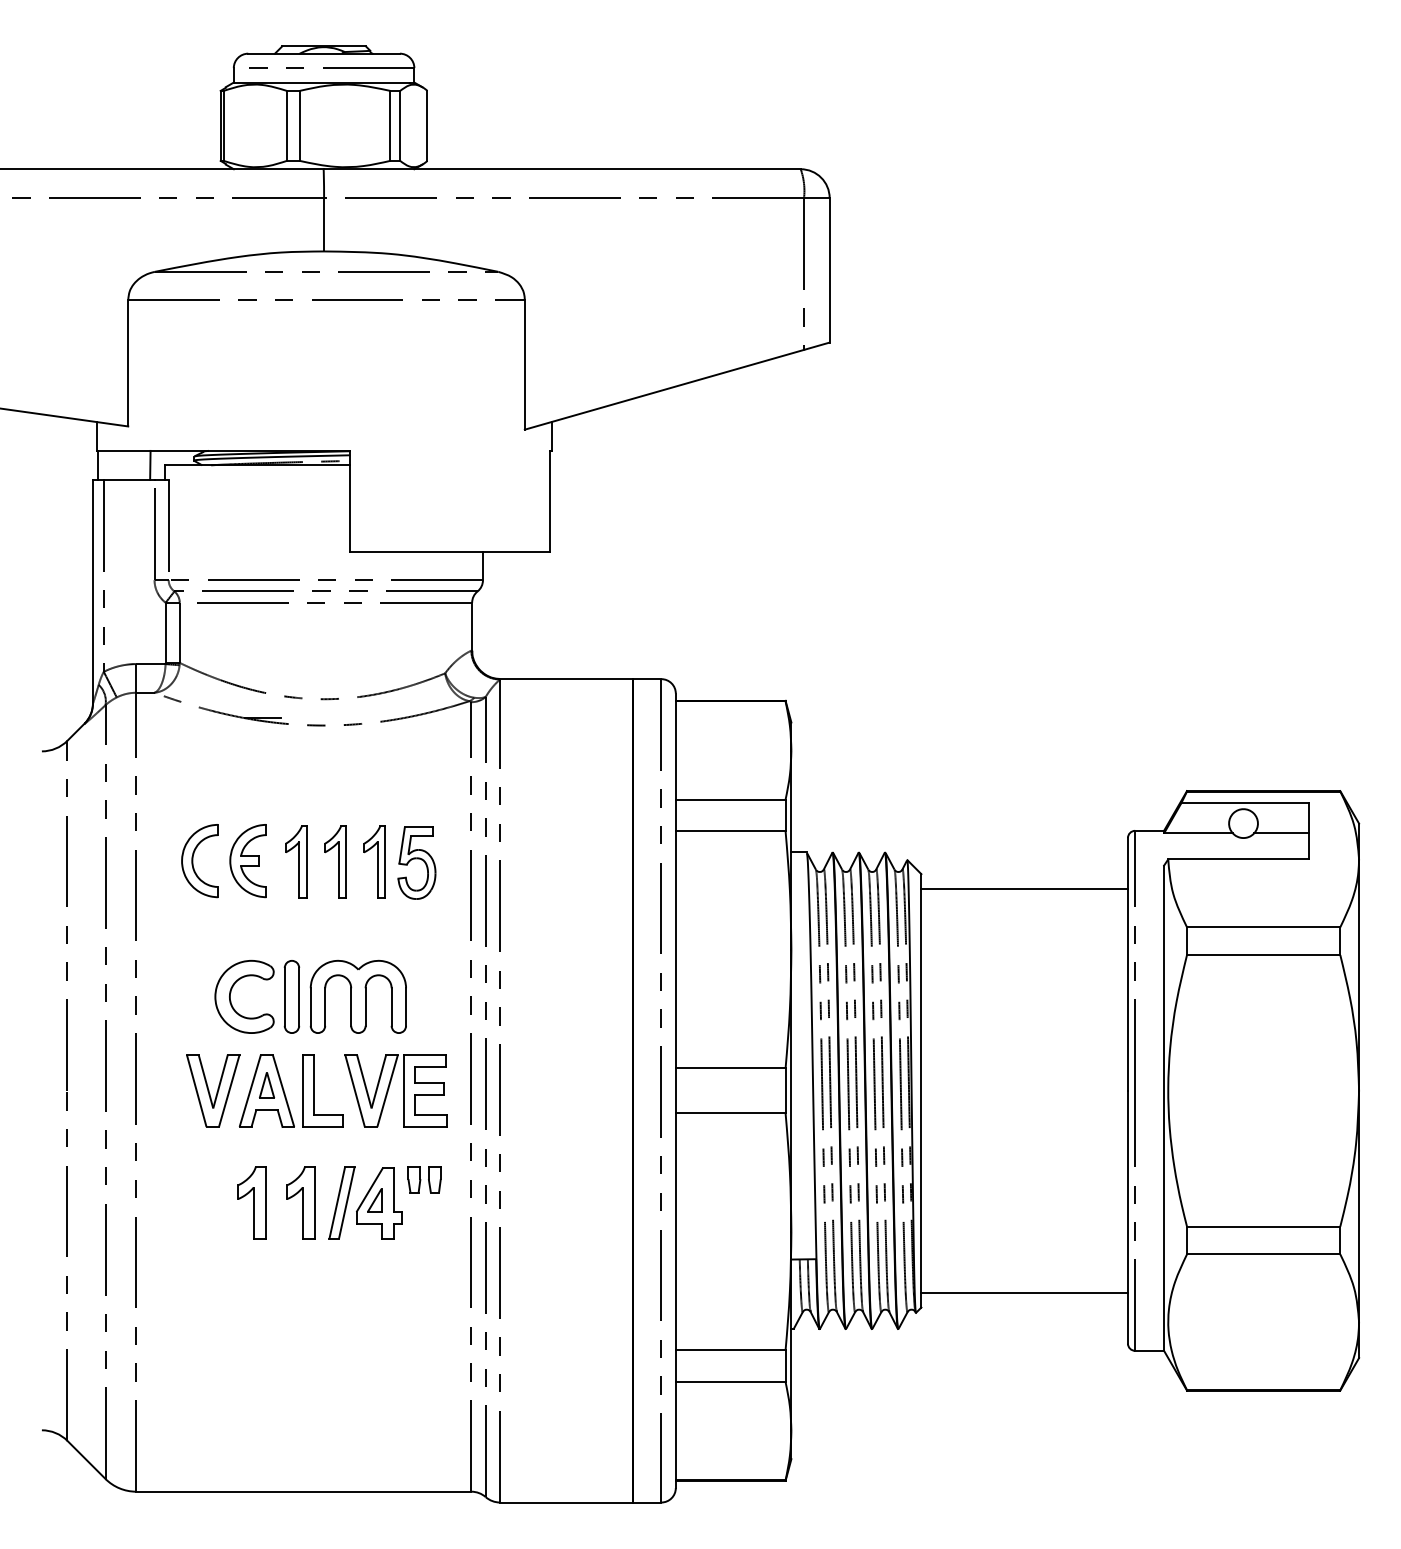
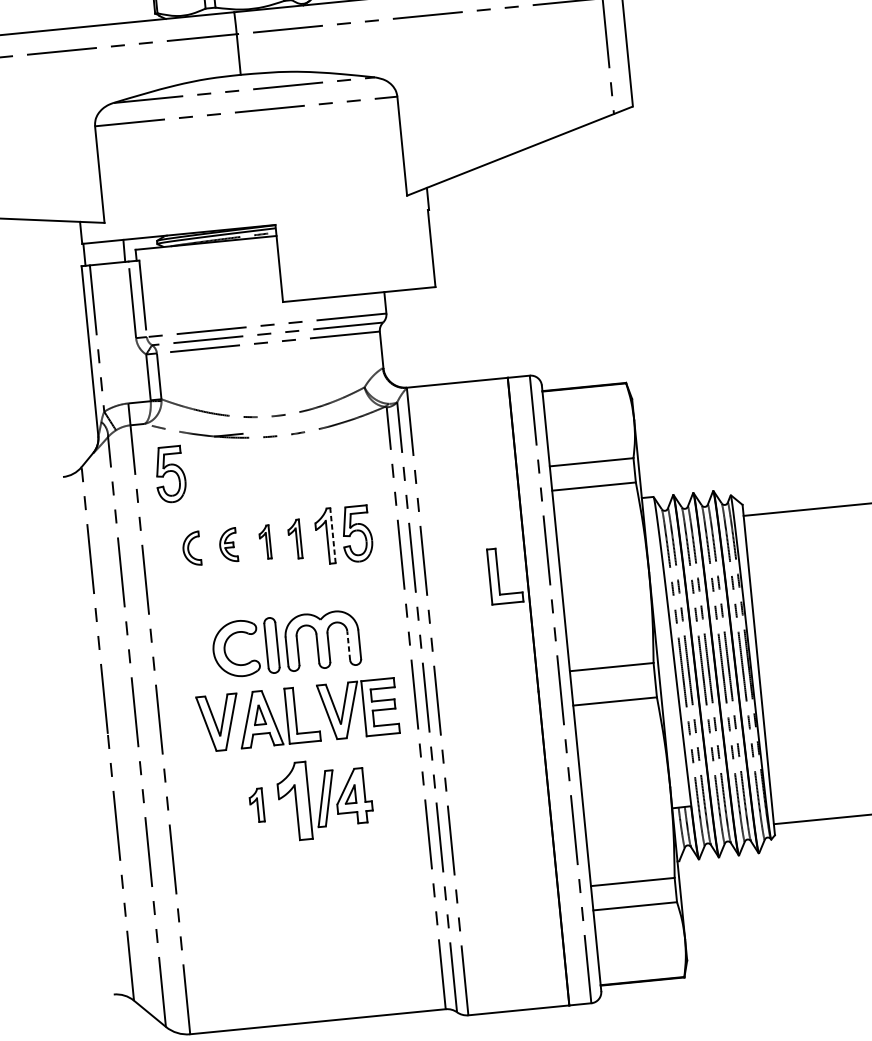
part: (181, 761) -> (170, 474), added
part: (199, 861) -> (191, 549), size x0.6
part: (247, 861) -> (227, 545), size x0.6
part: (296, 861) -> (265, 541), size x0.6
part: (335, 861) -> (295, 539), size x0.7
line: (385, 861) -> (333, 535), solid -> dashed
part: (595, 935) -> (498, 575), added
line: (391, 1007) -> (348, 646), solid -> dashed
part: (424, 1179) -> (386, 774), removed
part: (251, 1202) -> (256, 805), size x0.6
part: (300, 1202) -> (293, 801), size x1.4

